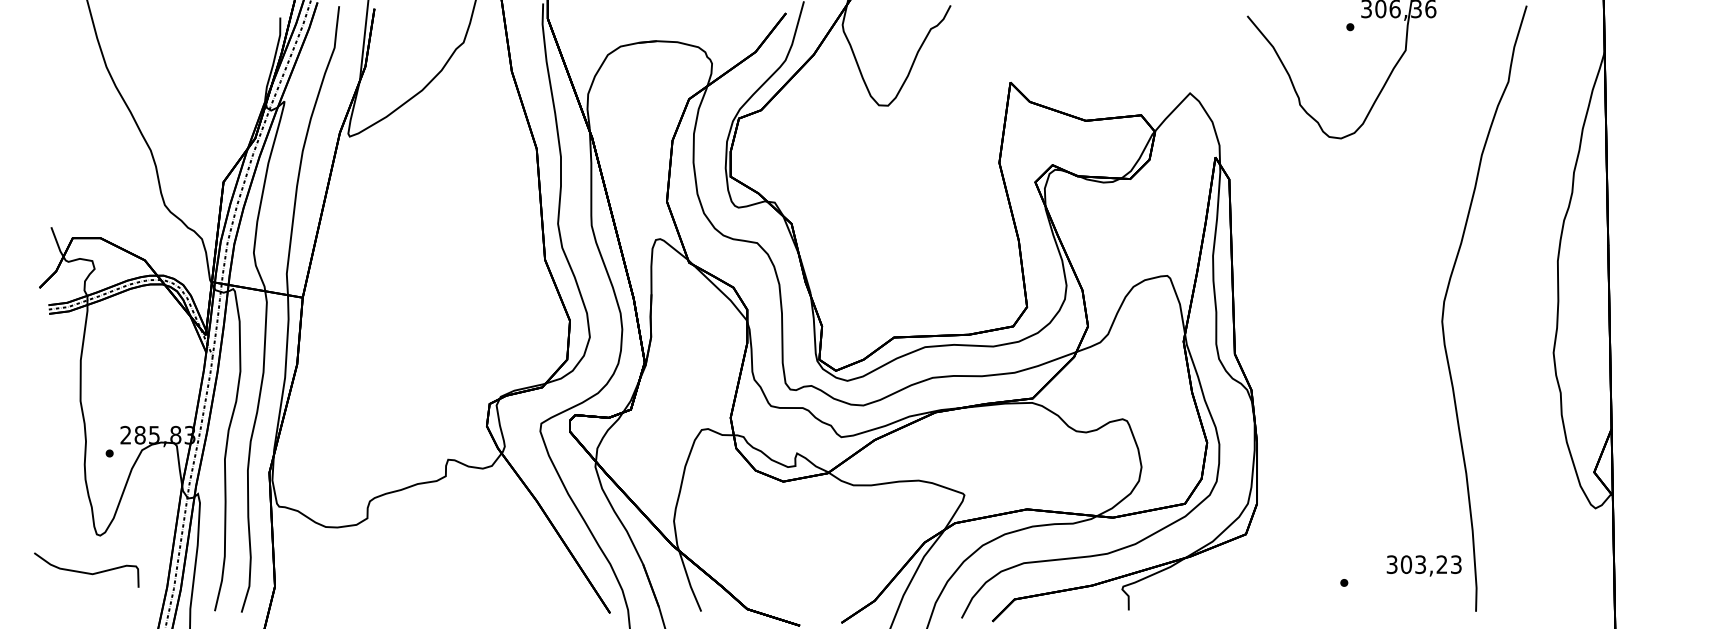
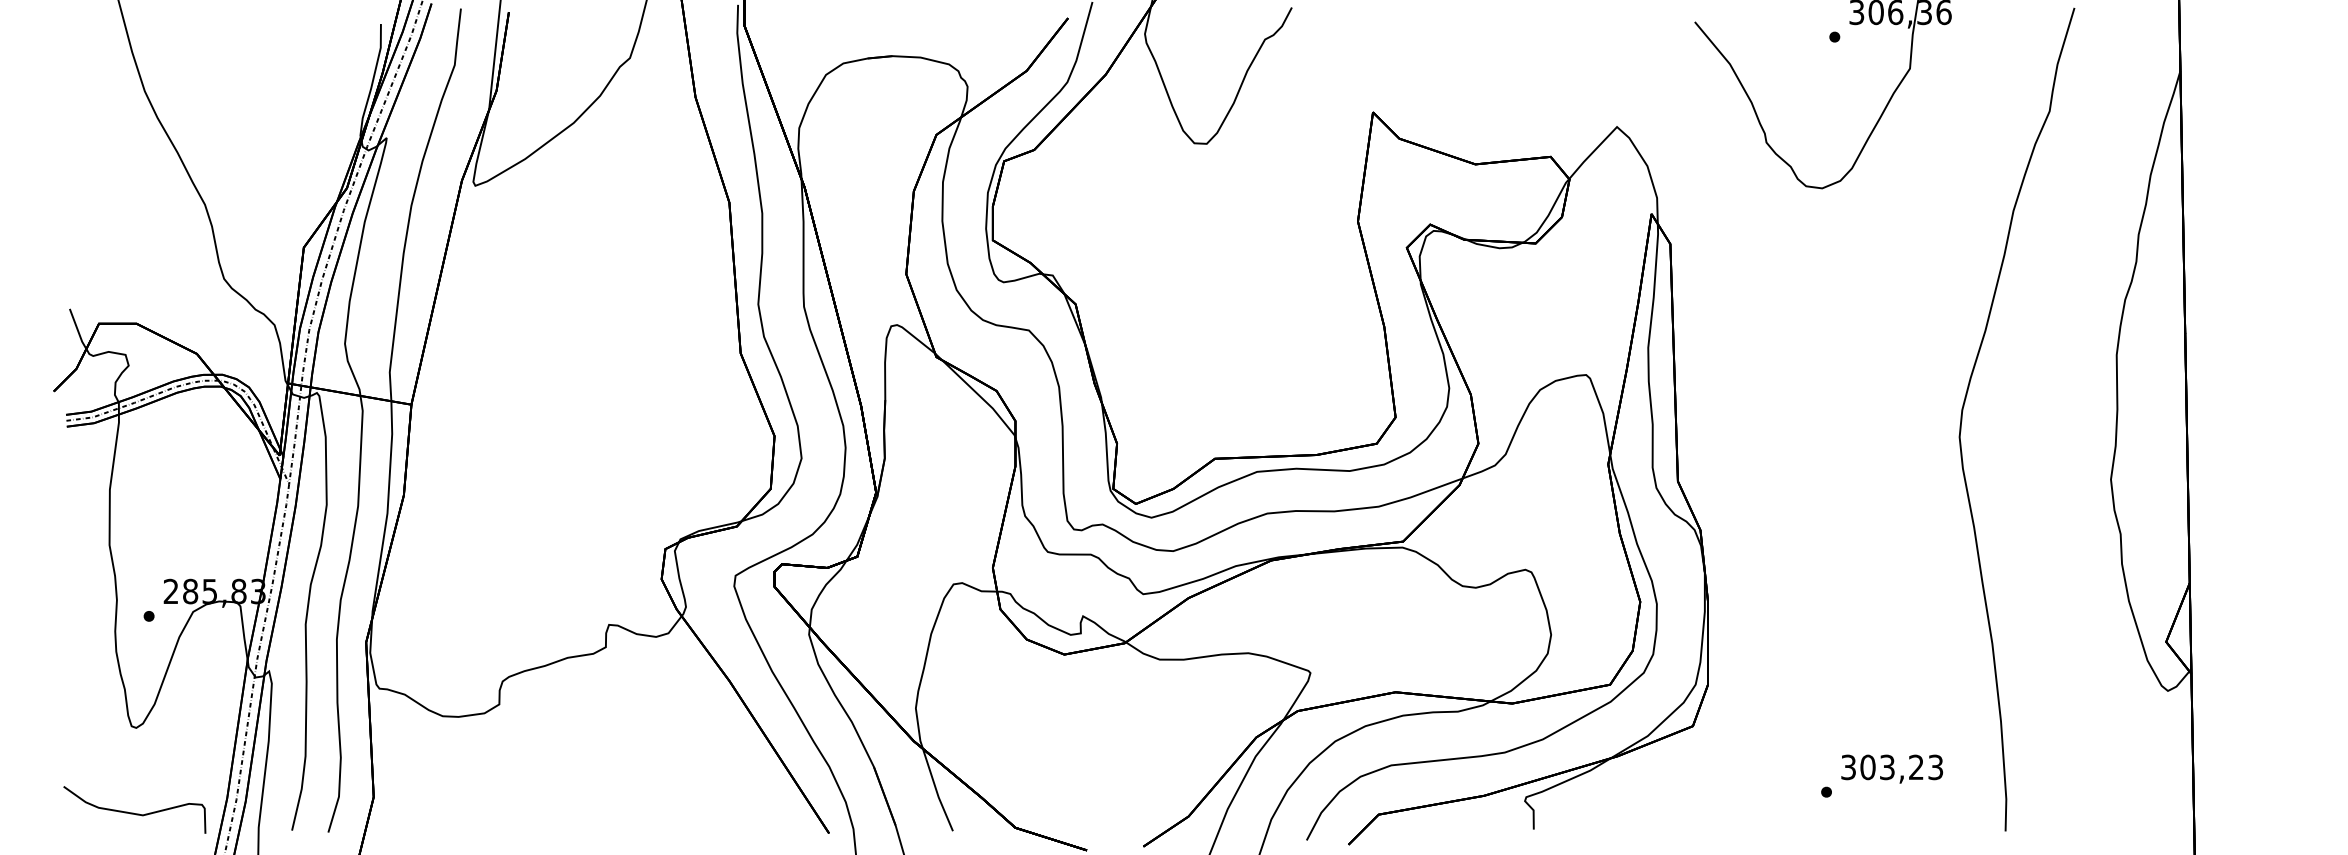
text: (1424, 565) -> (1892, 768), moved
curve: (85, 572) -> (133, 812), moved

